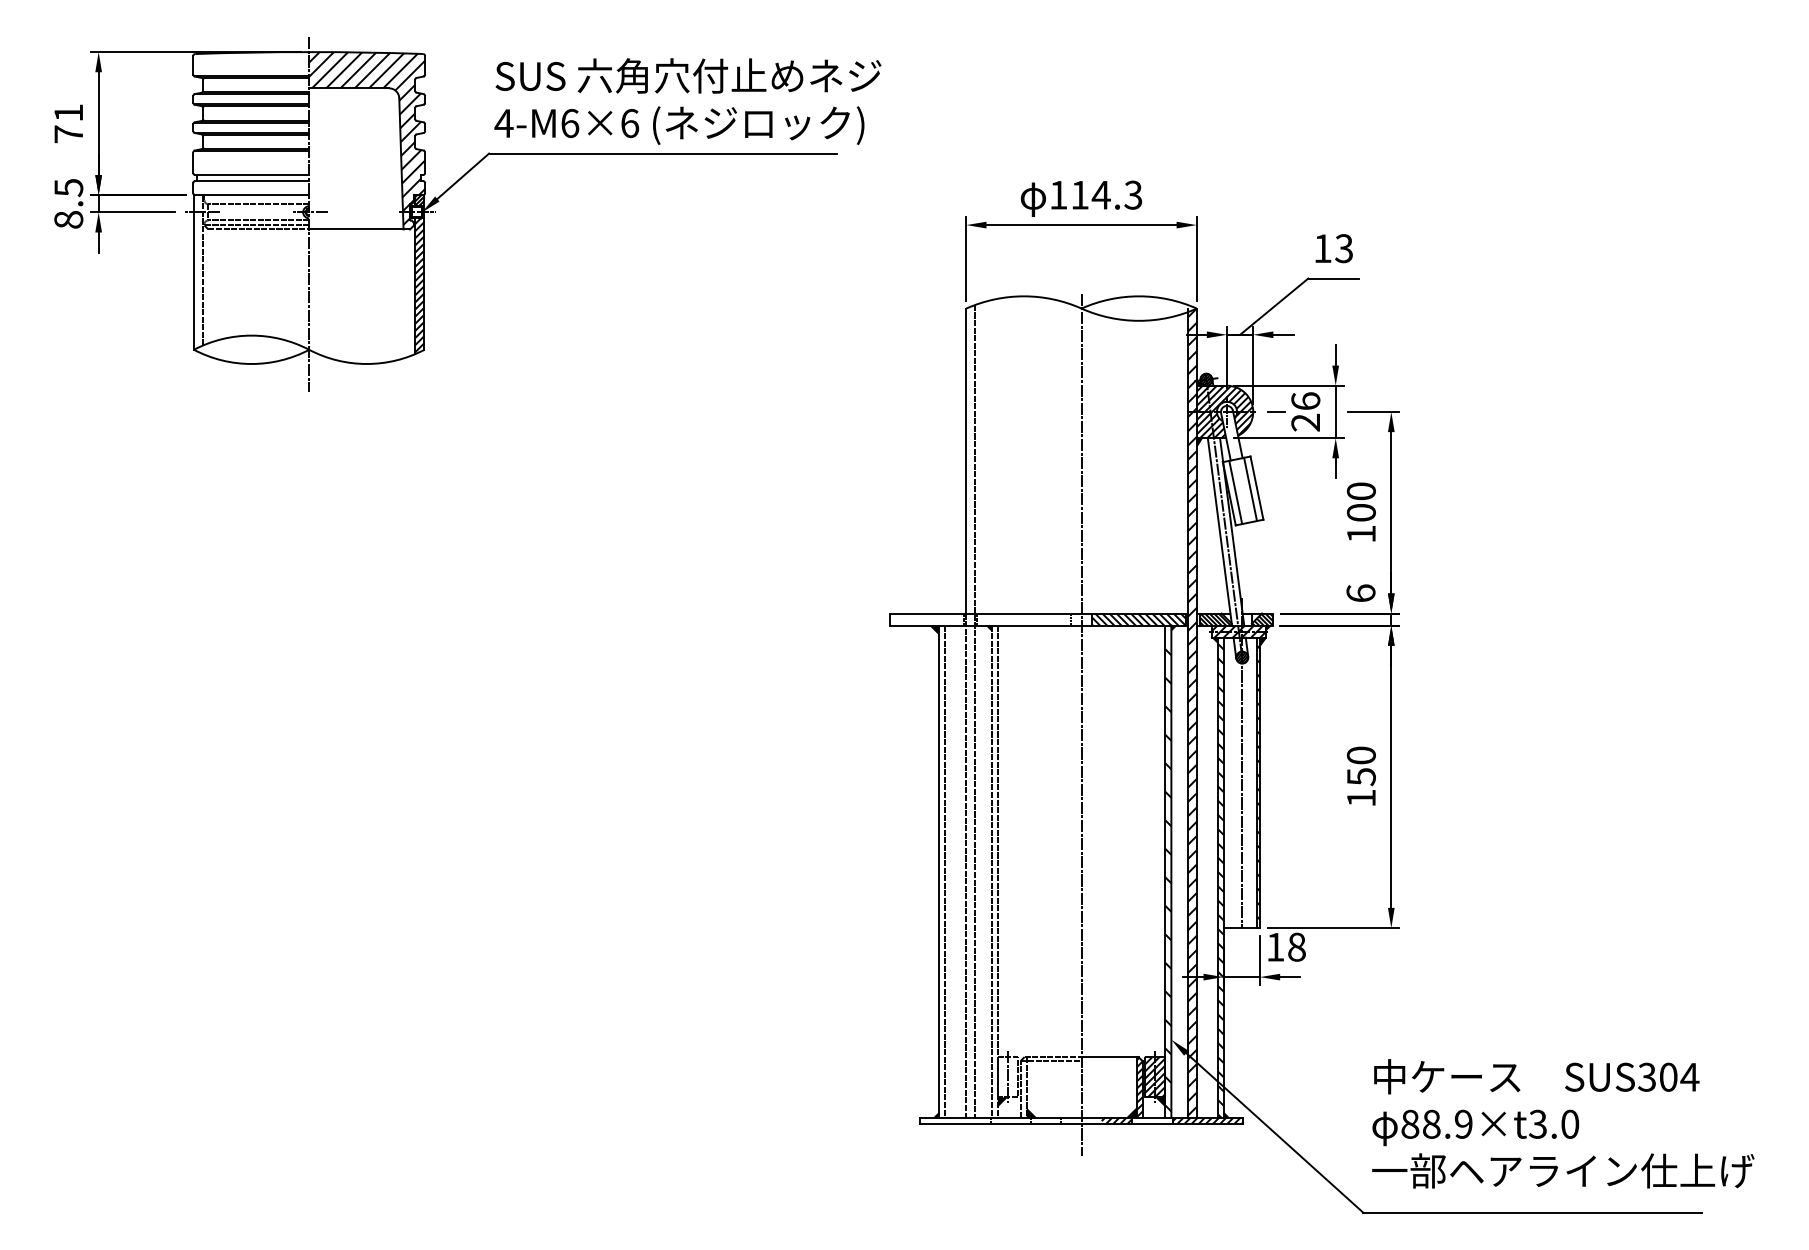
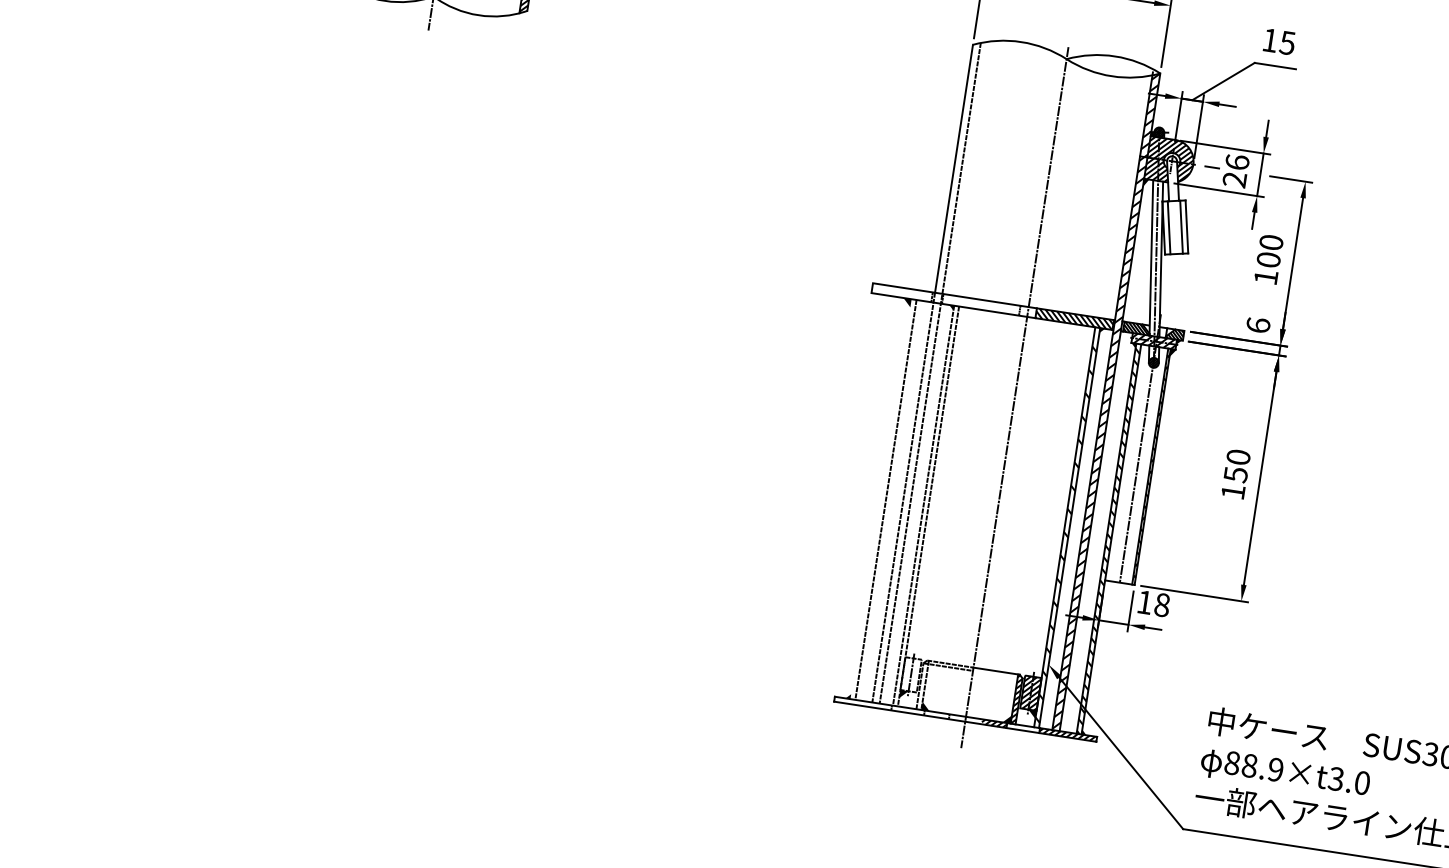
text: (1343, 248) -> (1287, 42), 13 -> 15
line: (939, 871) -> (881, 499), removed

